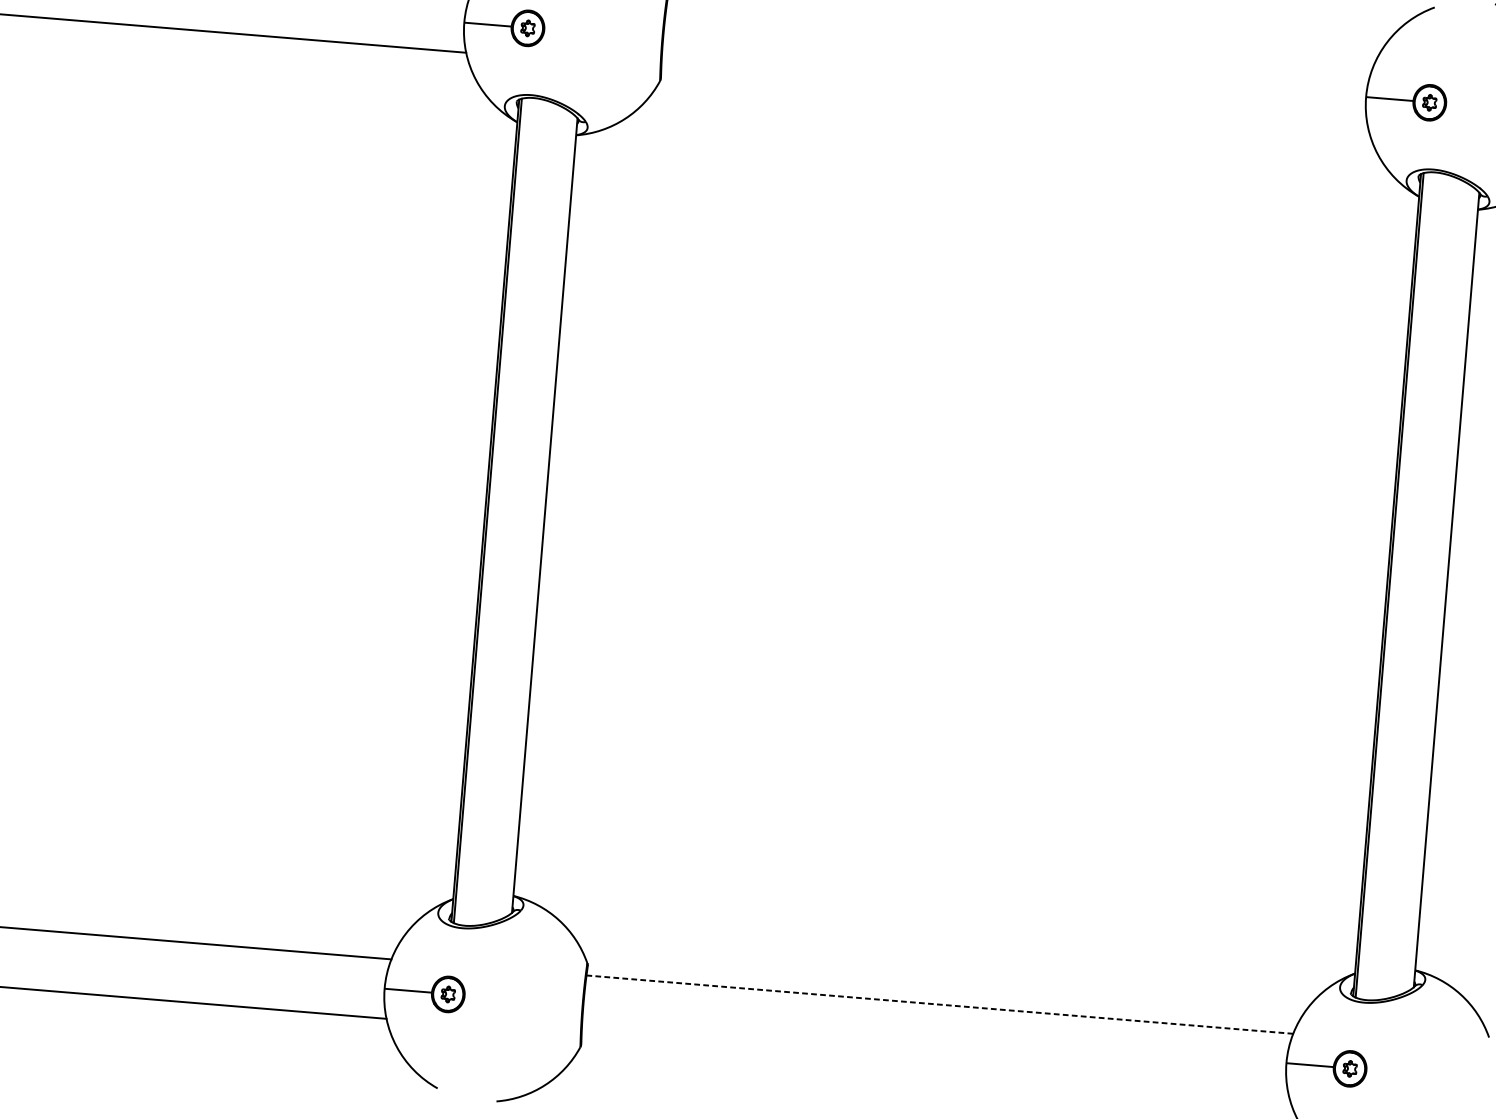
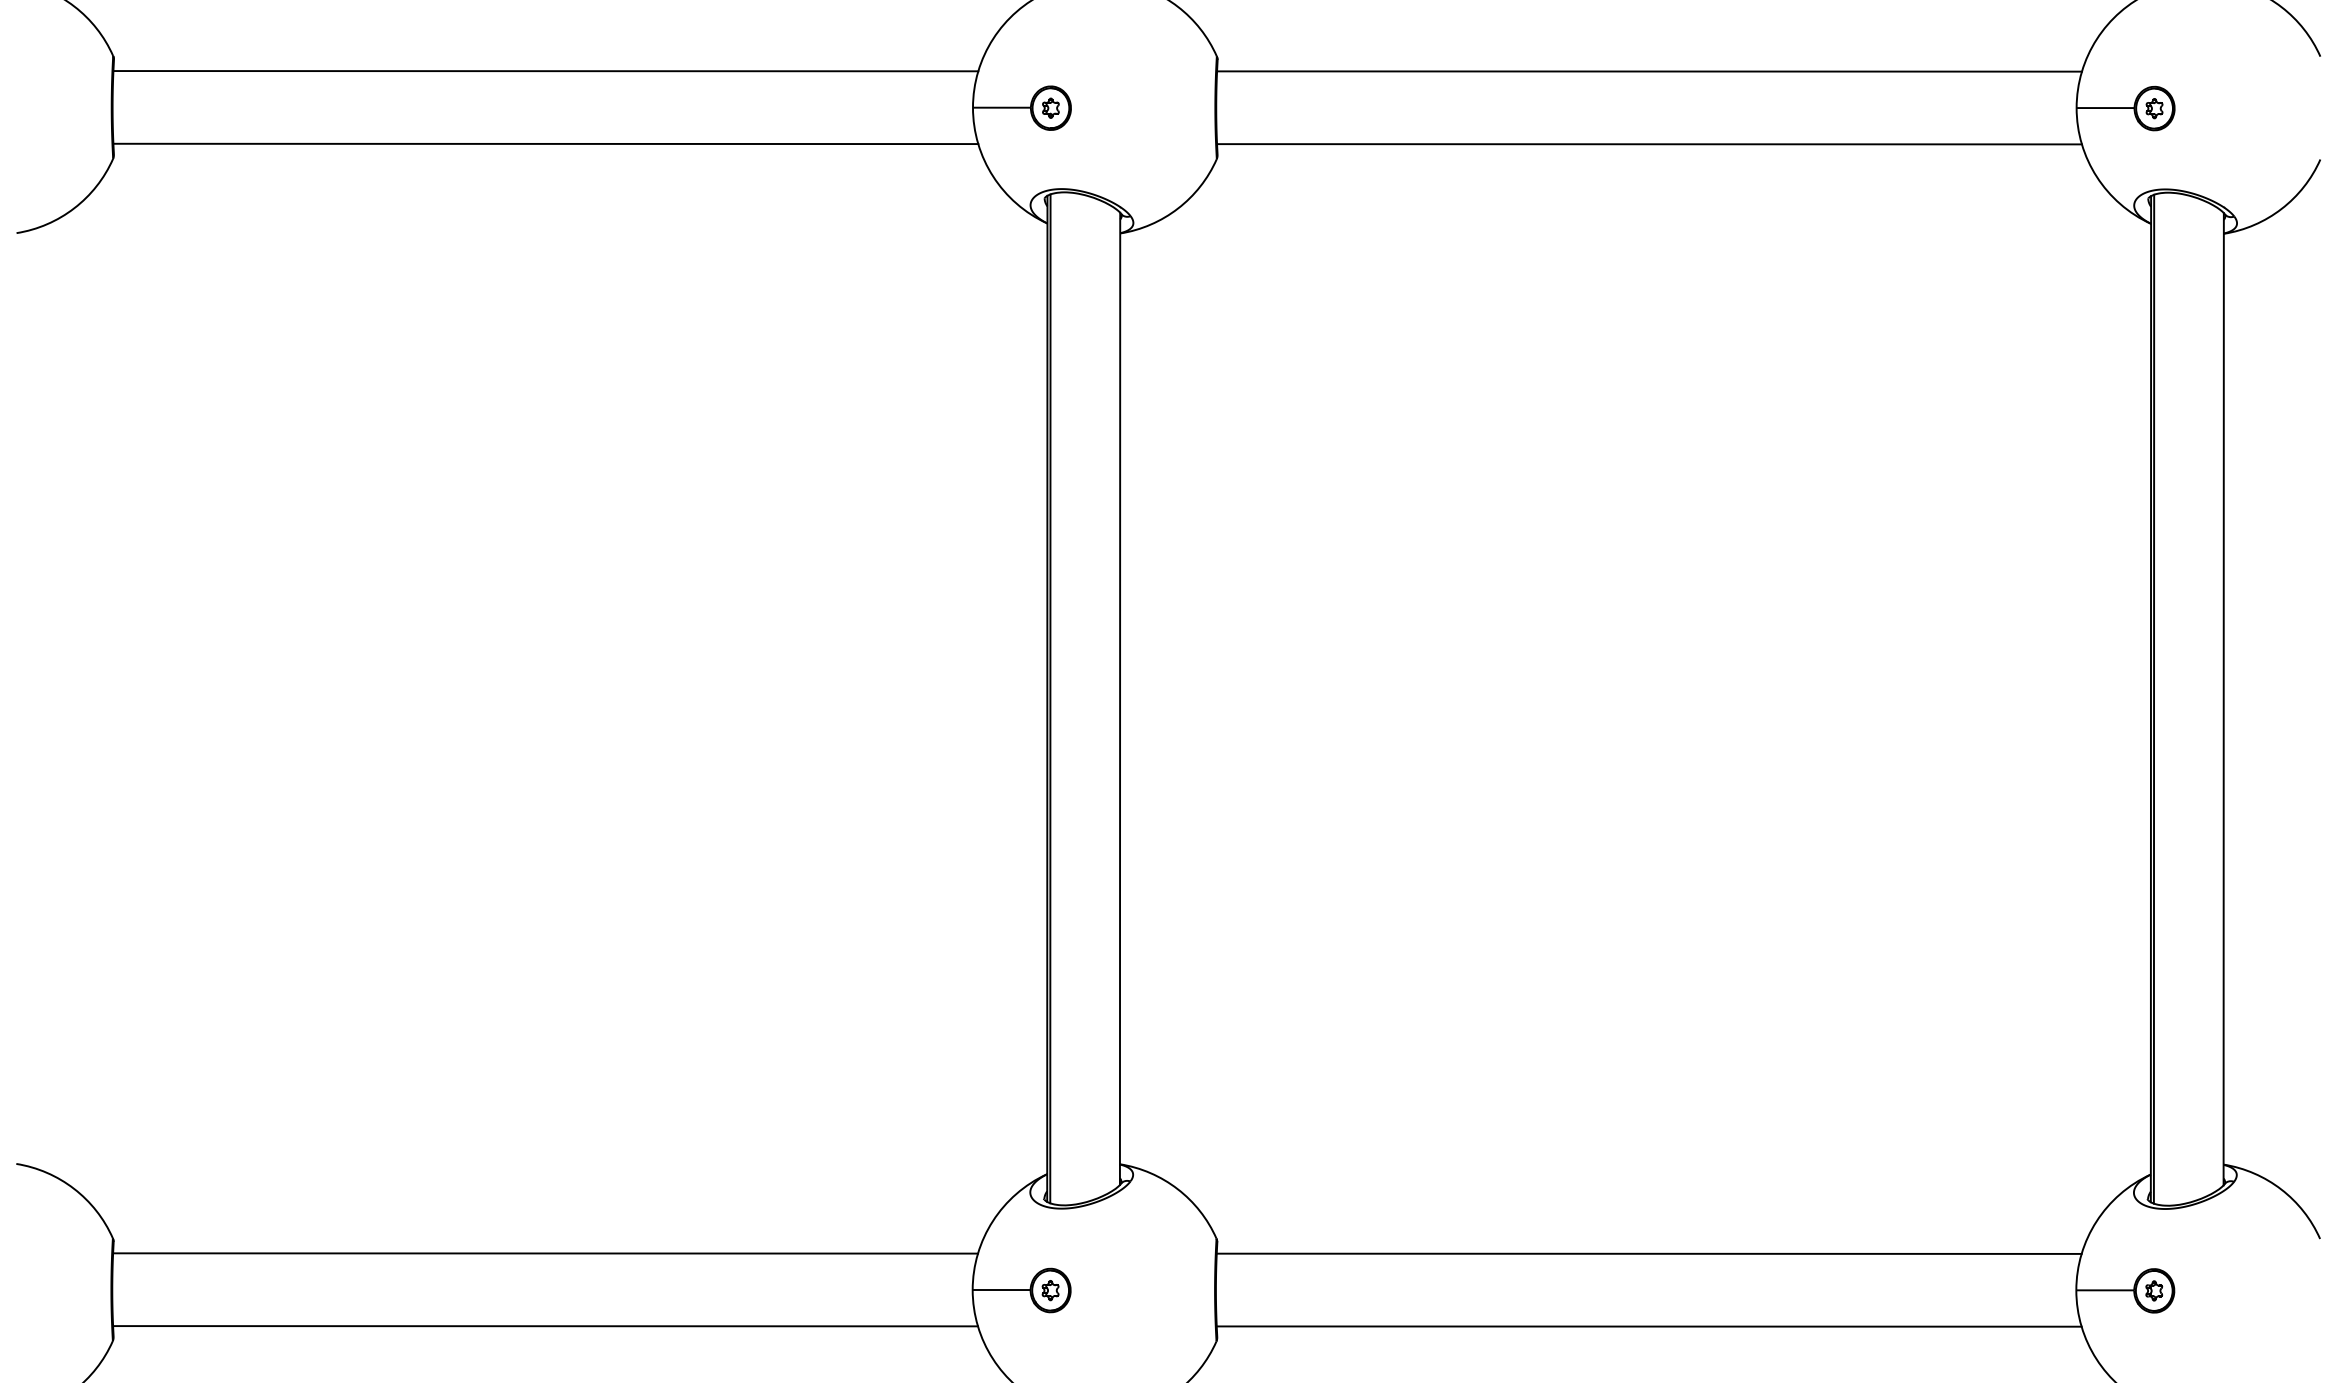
line: (1019, 38) -> (1649, 71), added
line: (1014, 98) -> (1649, 144), added
line: (939, 1004) -> (1648, 1253), dashed -> solid
line: (934, 1064) -> (1648, 1326), added

